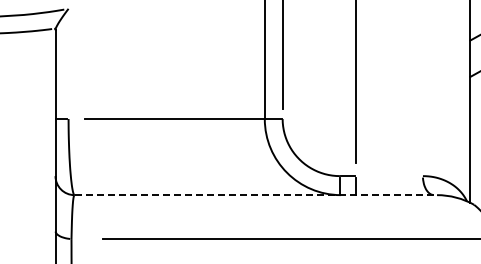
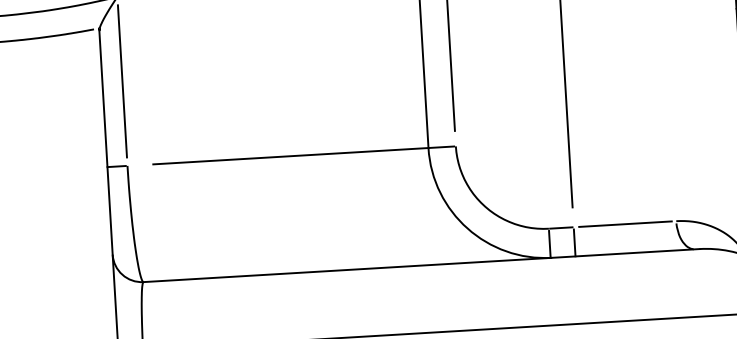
line: (68, 63) -> (122, 80), added
line: (389, 176) -> (625, 224), added
line: (256, 195) -> (422, 266), dashed -> solid

